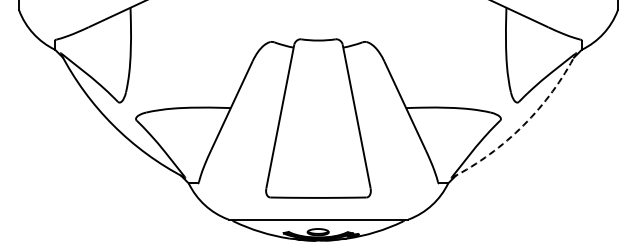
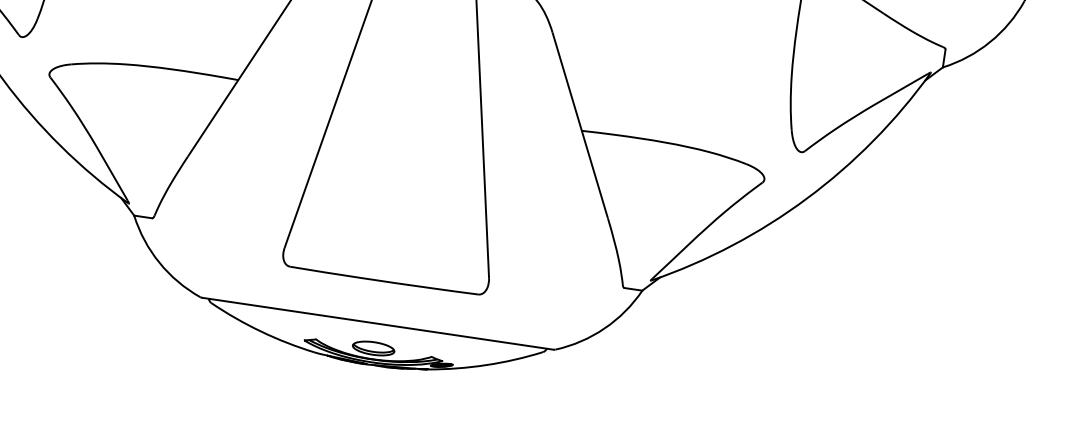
arc: (523, 125) -> (806, 198), dashed -> solid

